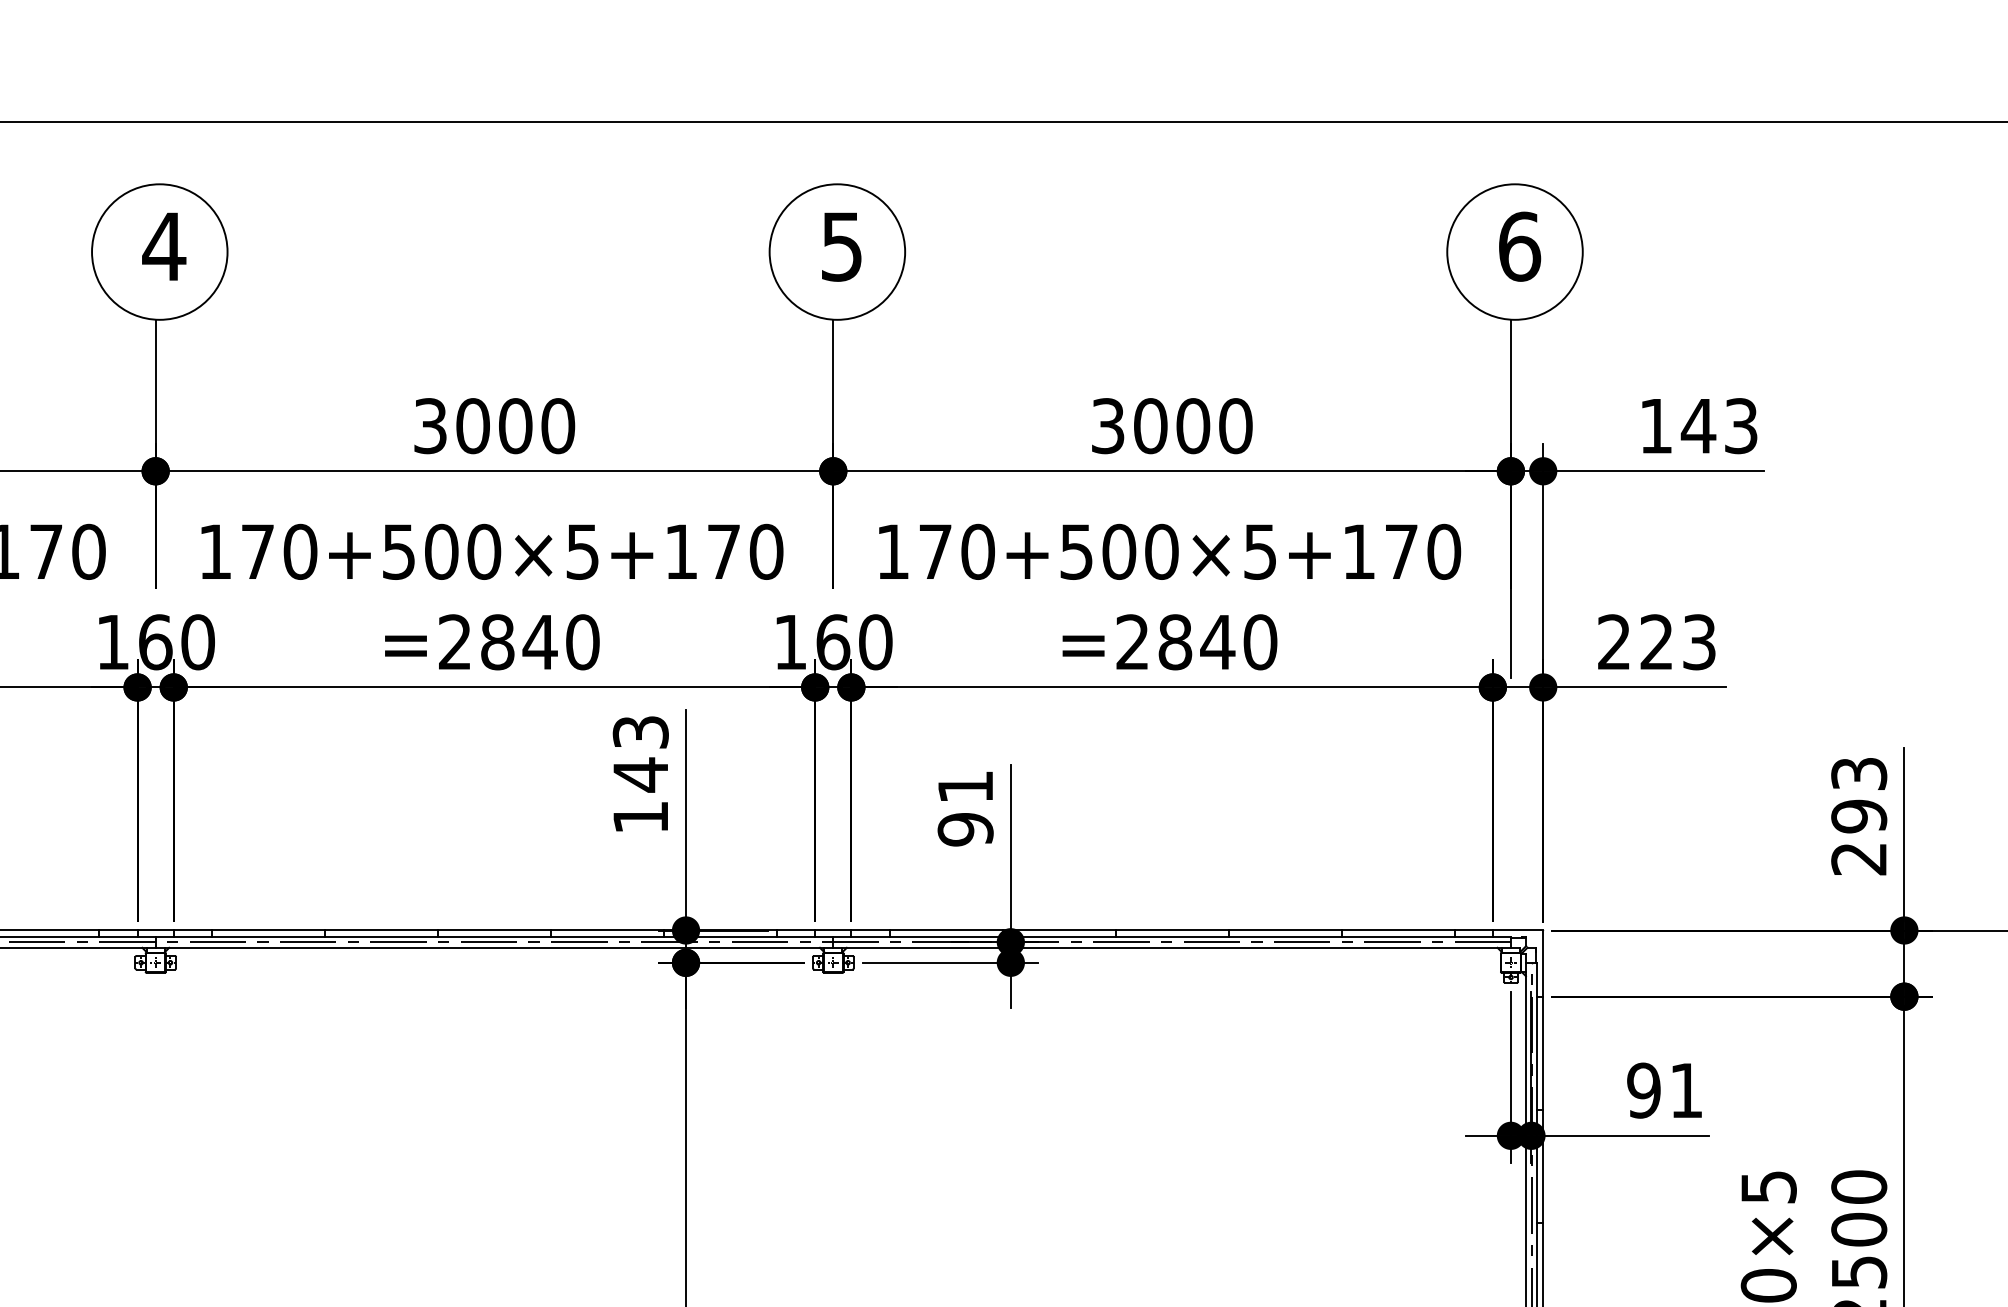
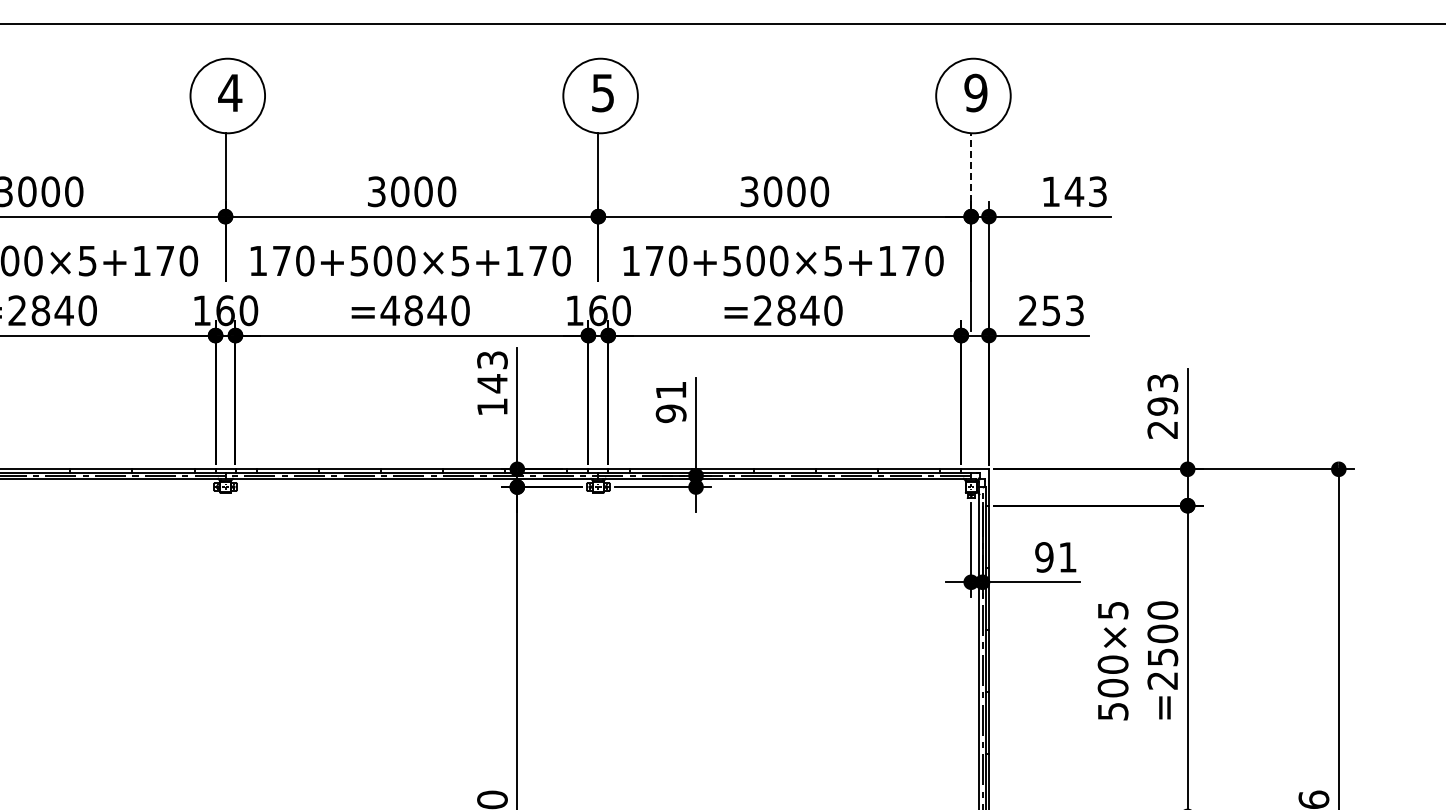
text: (1518, 245) -> (975, 92), 6 -> 9
line: (1511, 380) -> (971, 166), solid -> dashed
text: (453, 641) -> (389, 310), =2840 -> =4840
text: (1655, 641) -> (1050, 310), 223 -> 253

